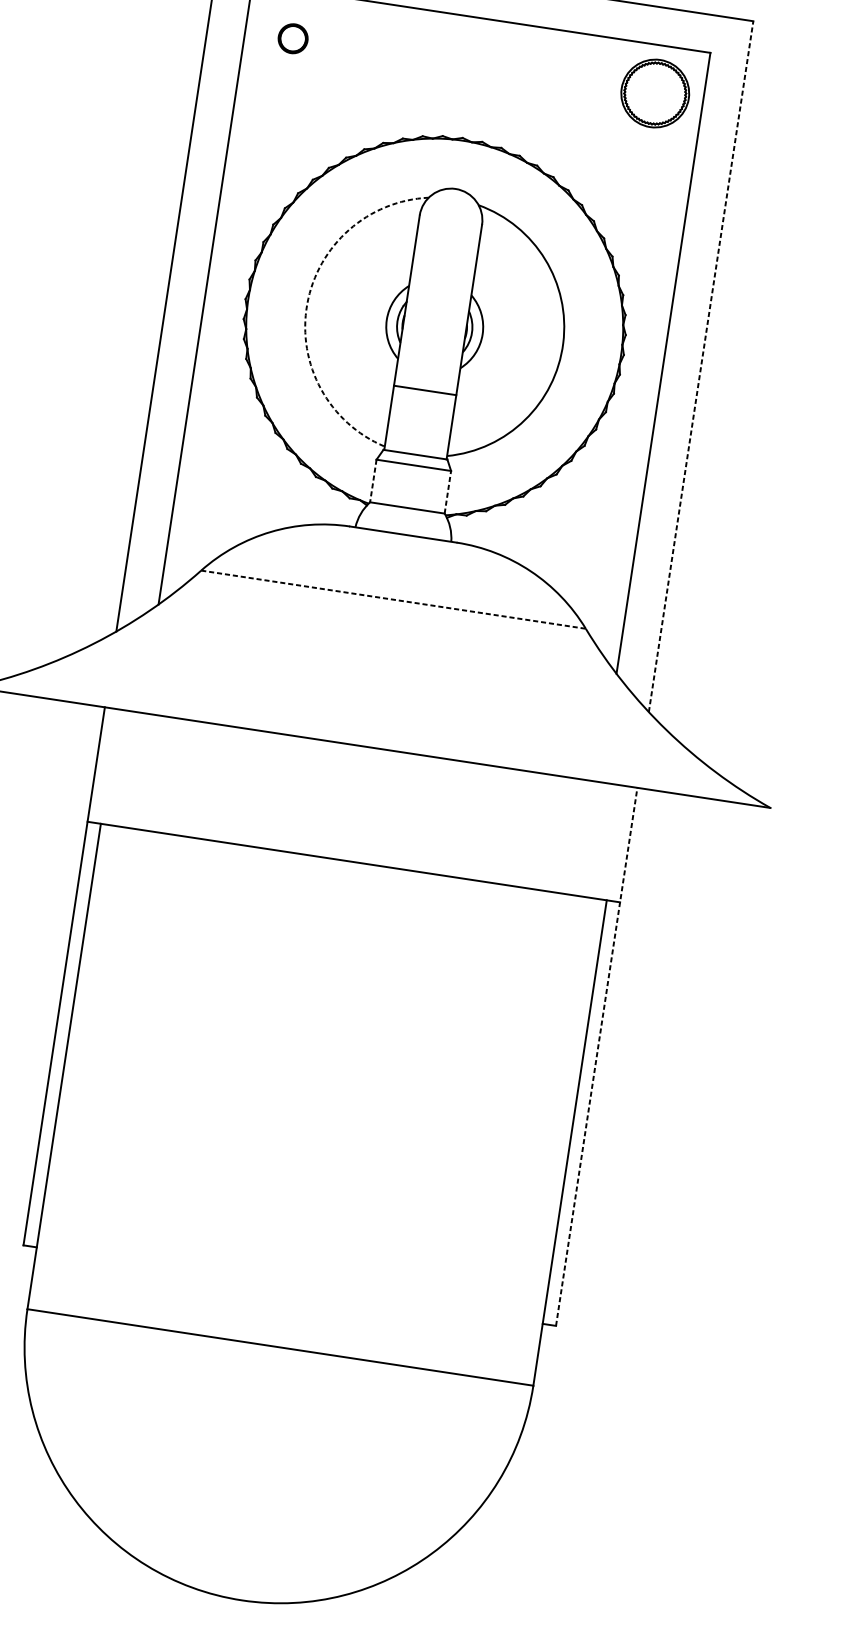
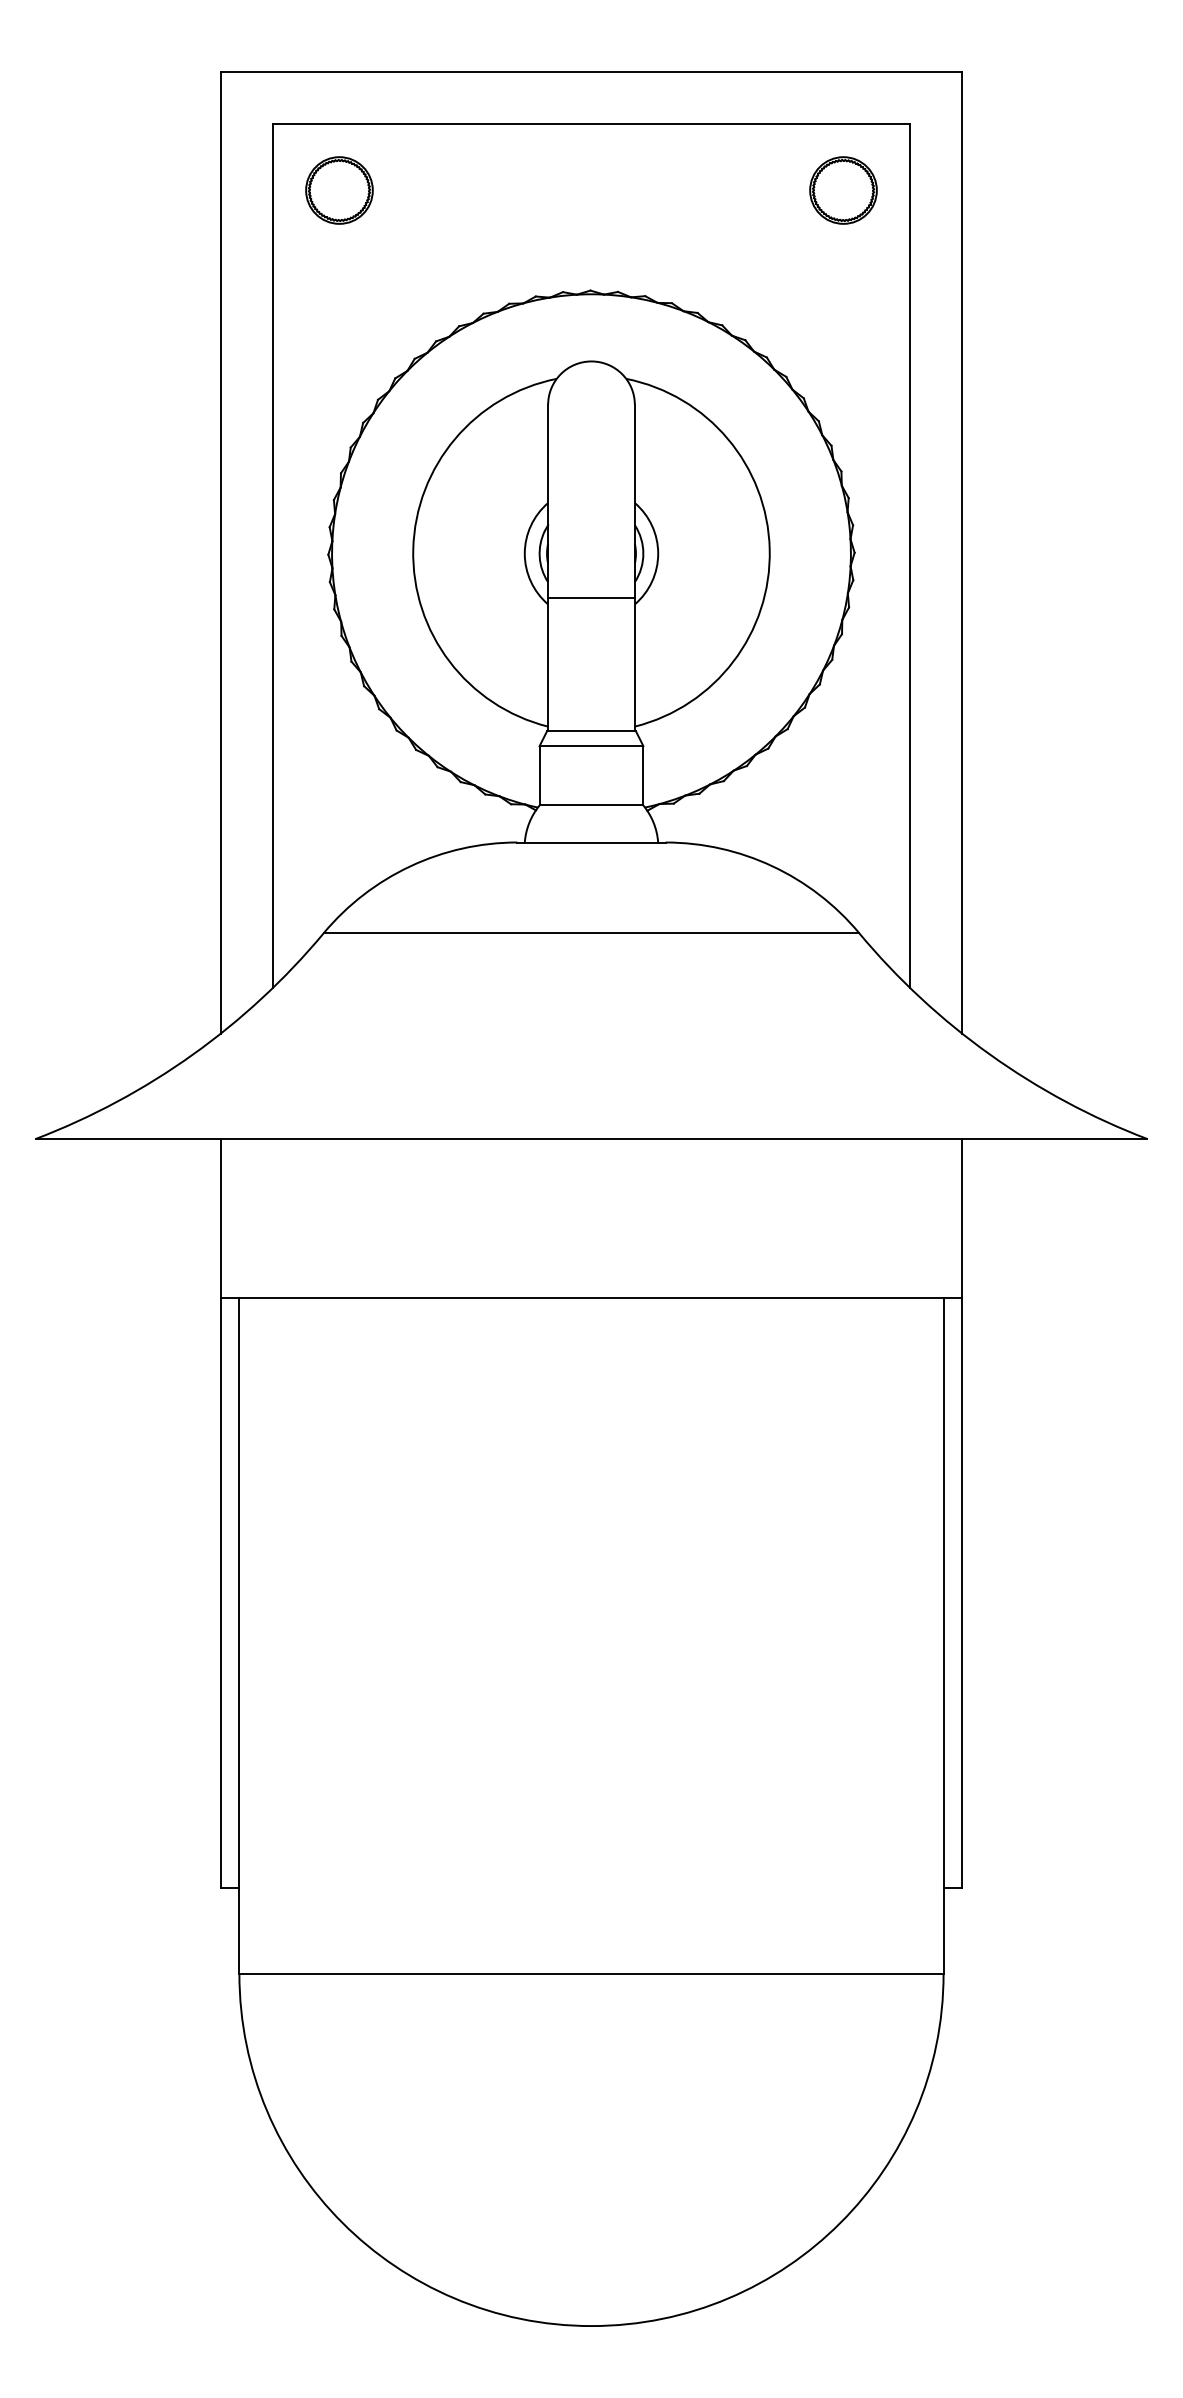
part: (293, 38) -> (339, 190), size x1.67
part: (655, 93) -> (843, 190), size x0.71
arc: (307, 304) -> (413, 549), dashed -> solid
line: (701, 366) -> (962, 552), dashed -> solid
line: (425, 390) -> (591, 597), moved
line: (373, 480) -> (539, 775), dashed -> solid
line: (448, 492) -> (643, 775), dashed -> solid
line: (393, 599) -> (591, 933), dashed -> solid
line: (597, 1056) -> (962, 1512), dashed -> solid

